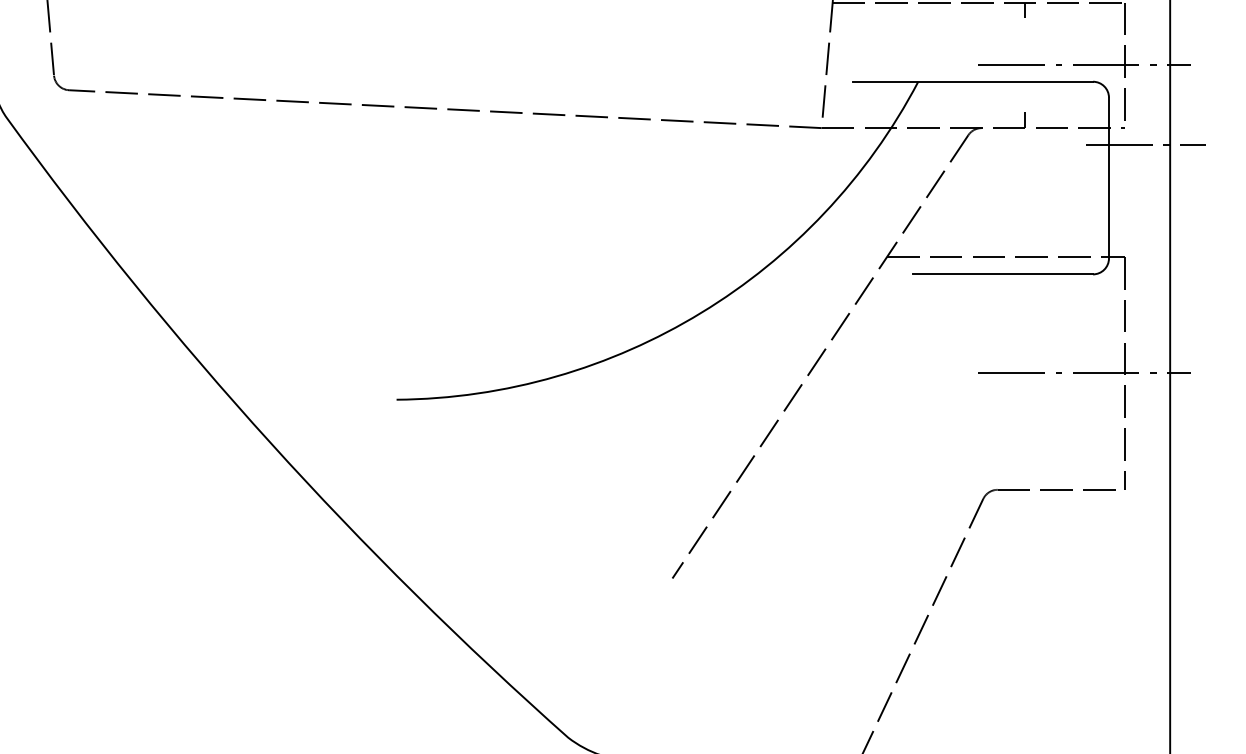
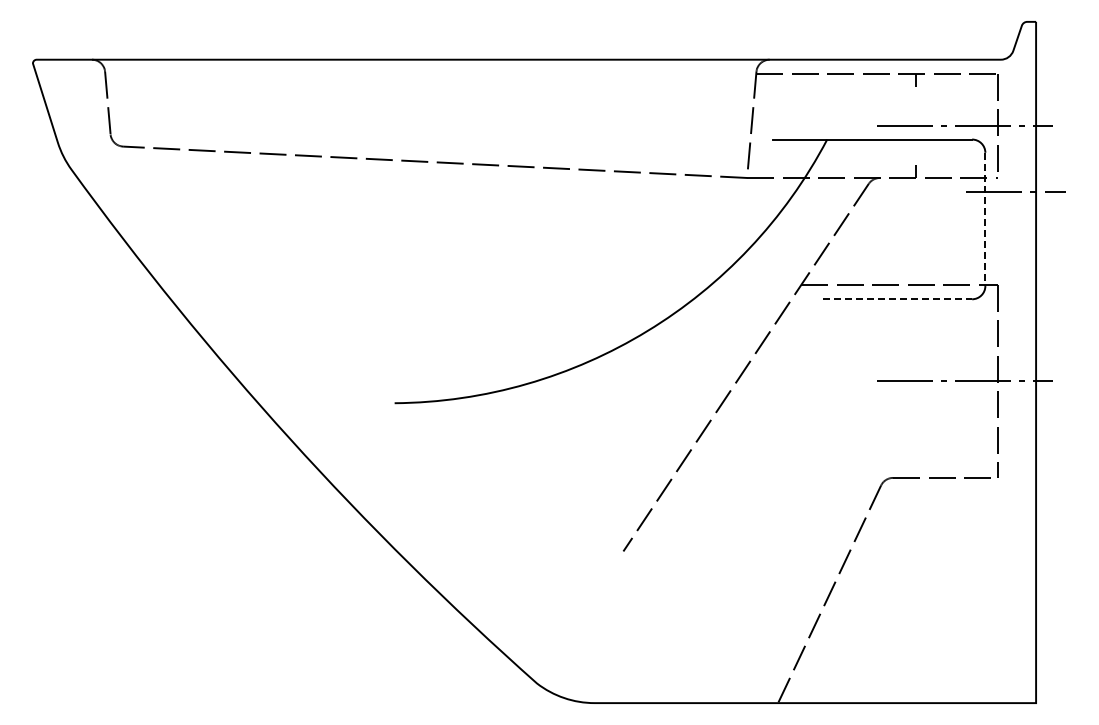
line: (1109, 178) -> (985, 219), solid -> dashed
line: (1004, 274) -> (898, 299), solid -> dashed

